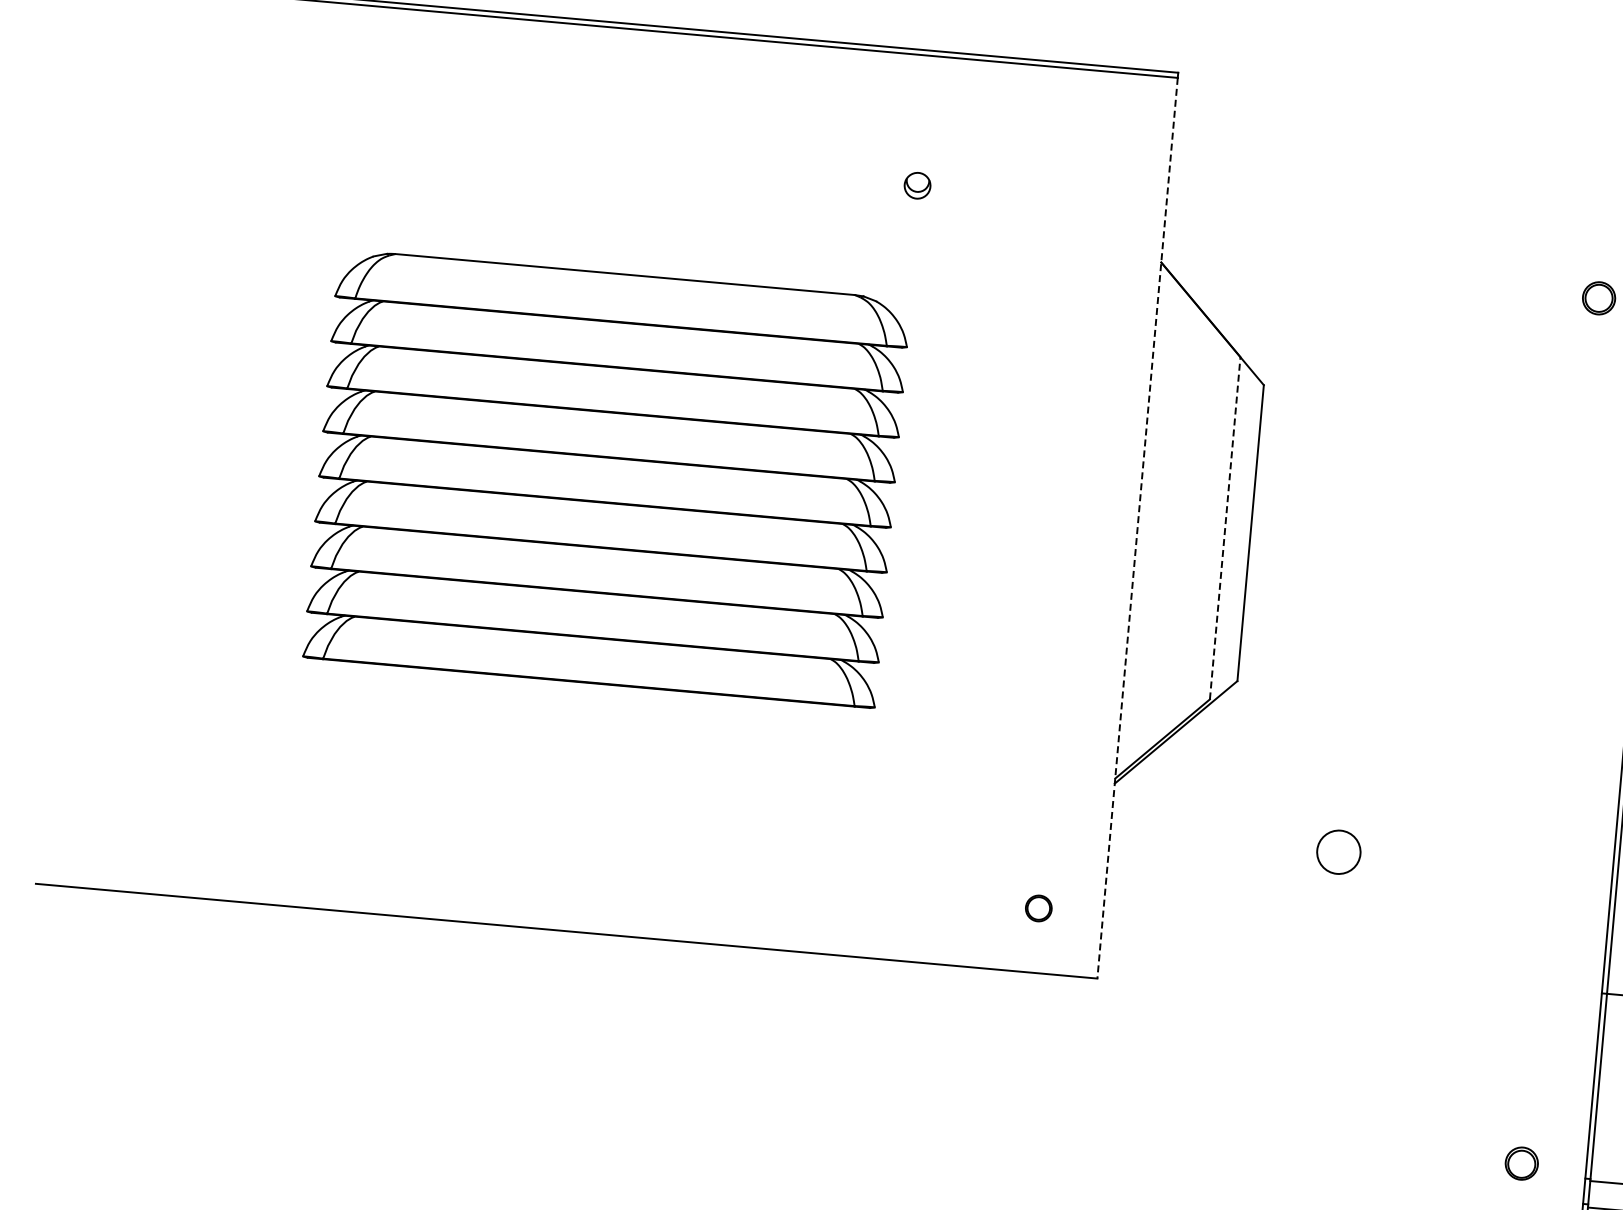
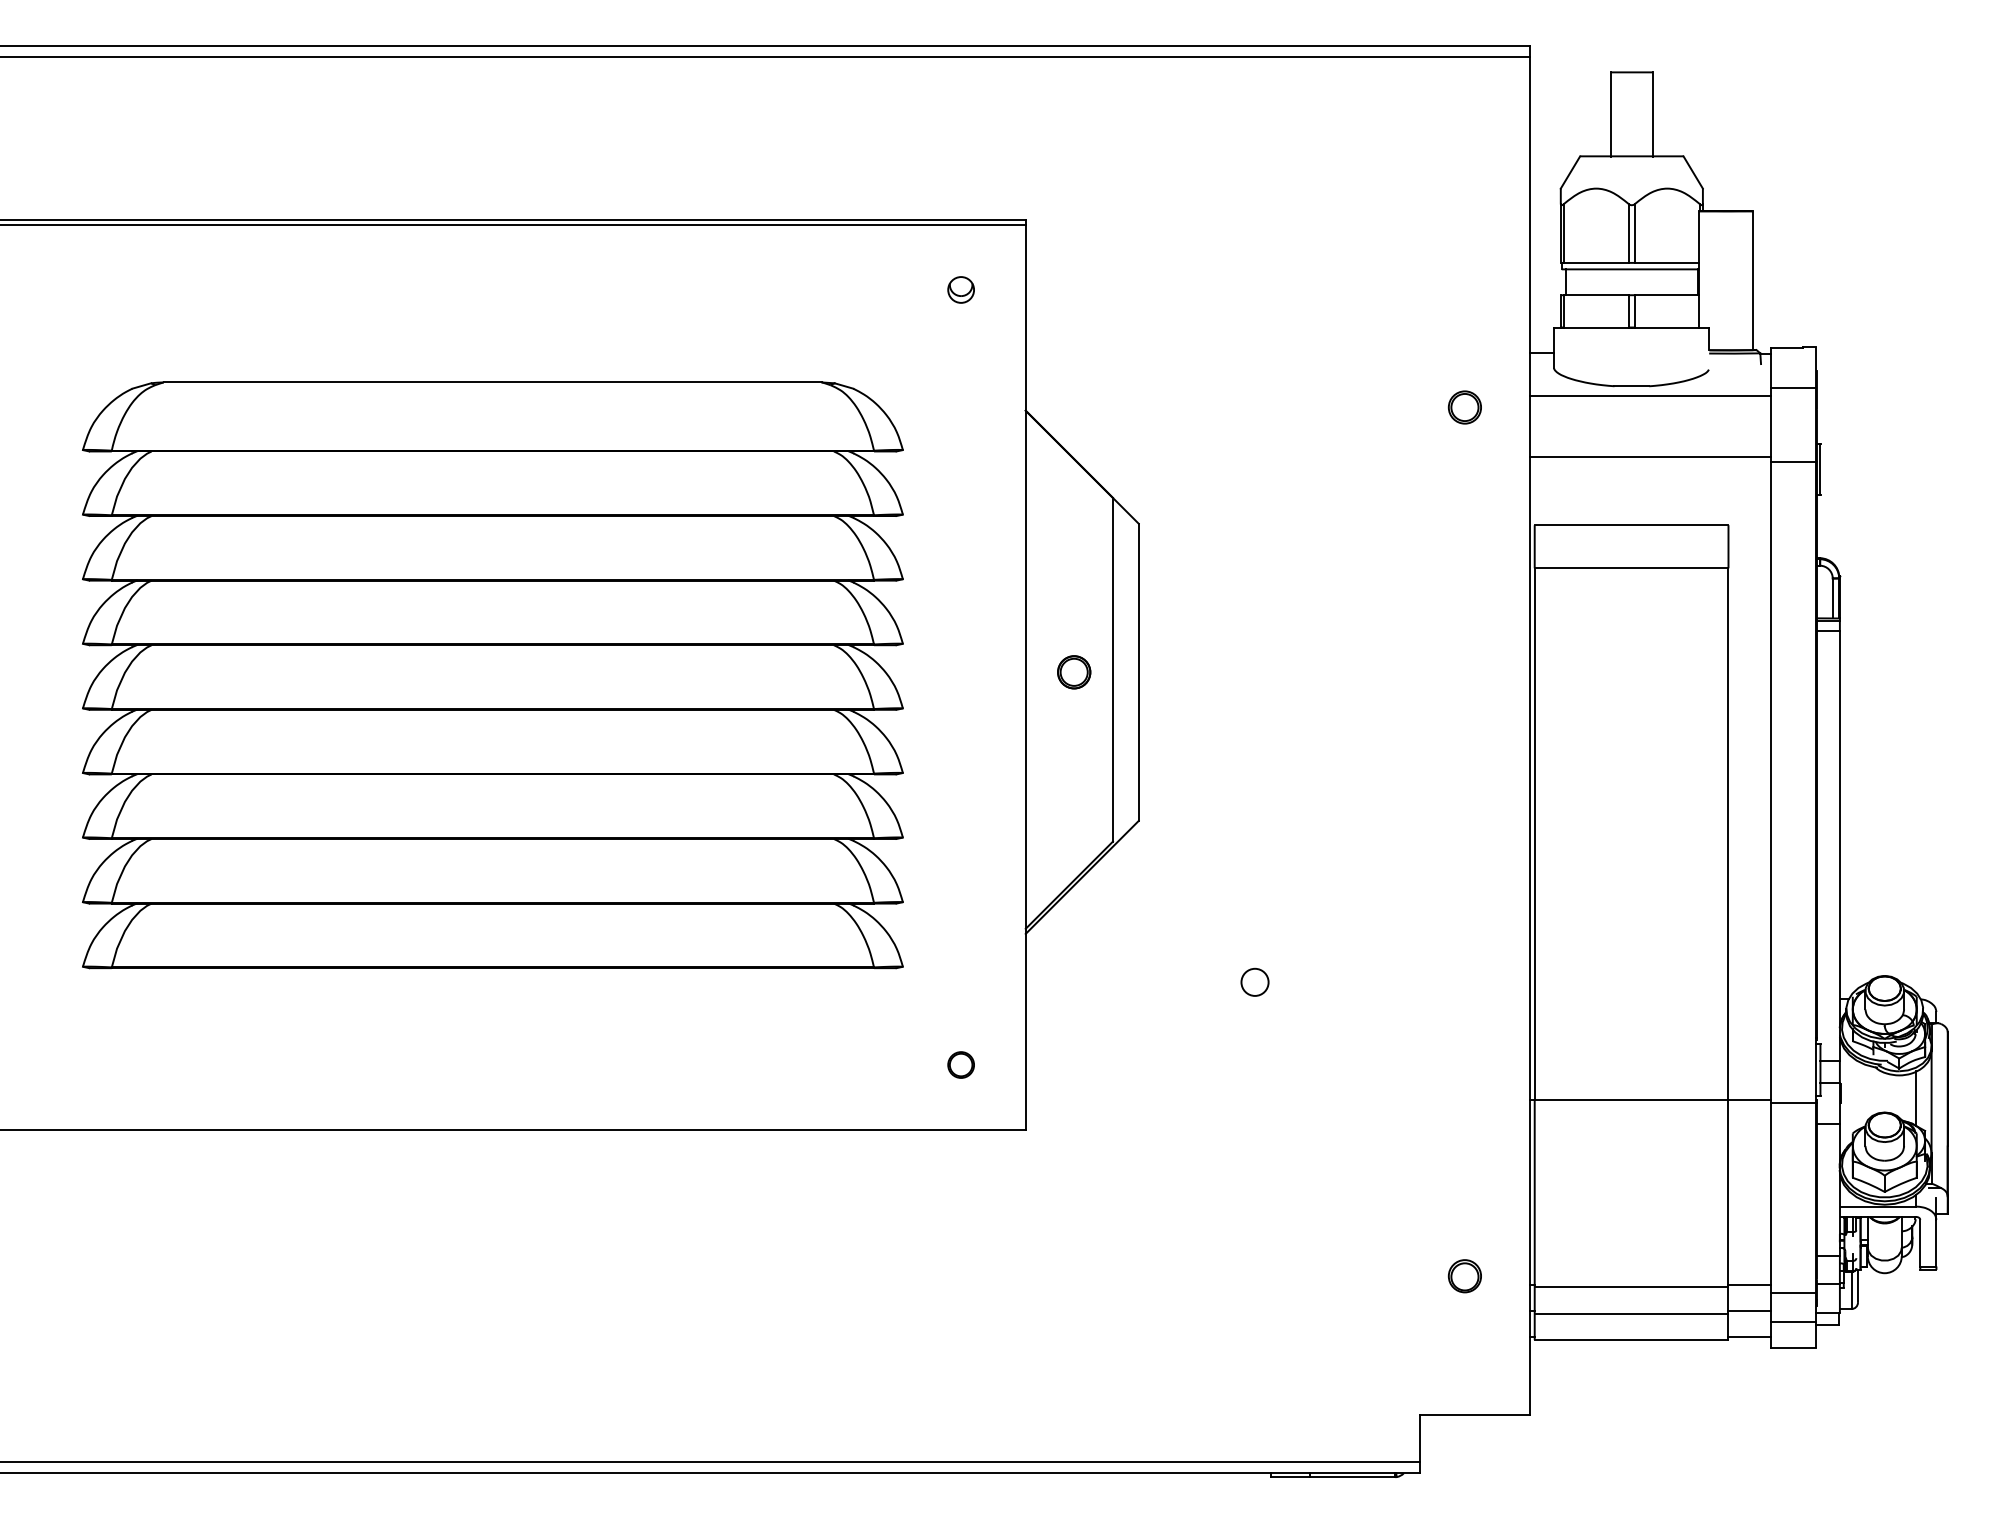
part: (916, 185) -> (960, 289), moved
part: (606, 478) -> (492, 675), size x1.43
part: (1186, 527) -> (1074, 672), added
line: (1225, 528) -> (1113, 669), dashed -> solid
line: (1137, 529) -> (1025, 678), dashed -> solid
circle: (1338, 851) -> (1254, 981), size x0.62

